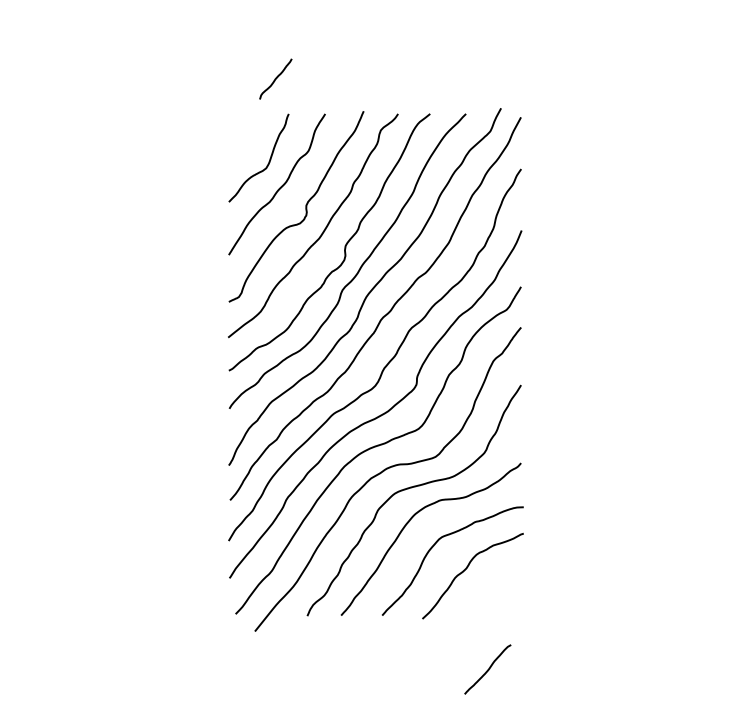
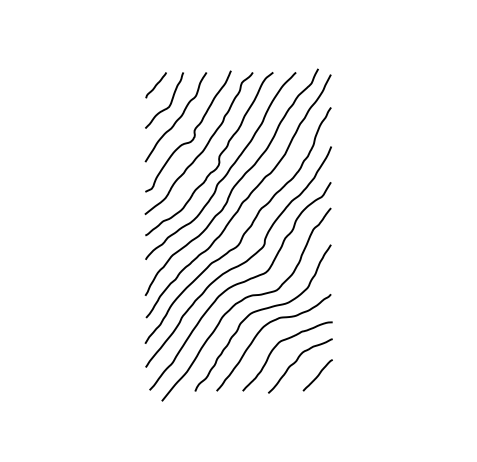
line: (274, 79) -> (155, 85), moved
line: (487, 669) -> (317, 375), moved

